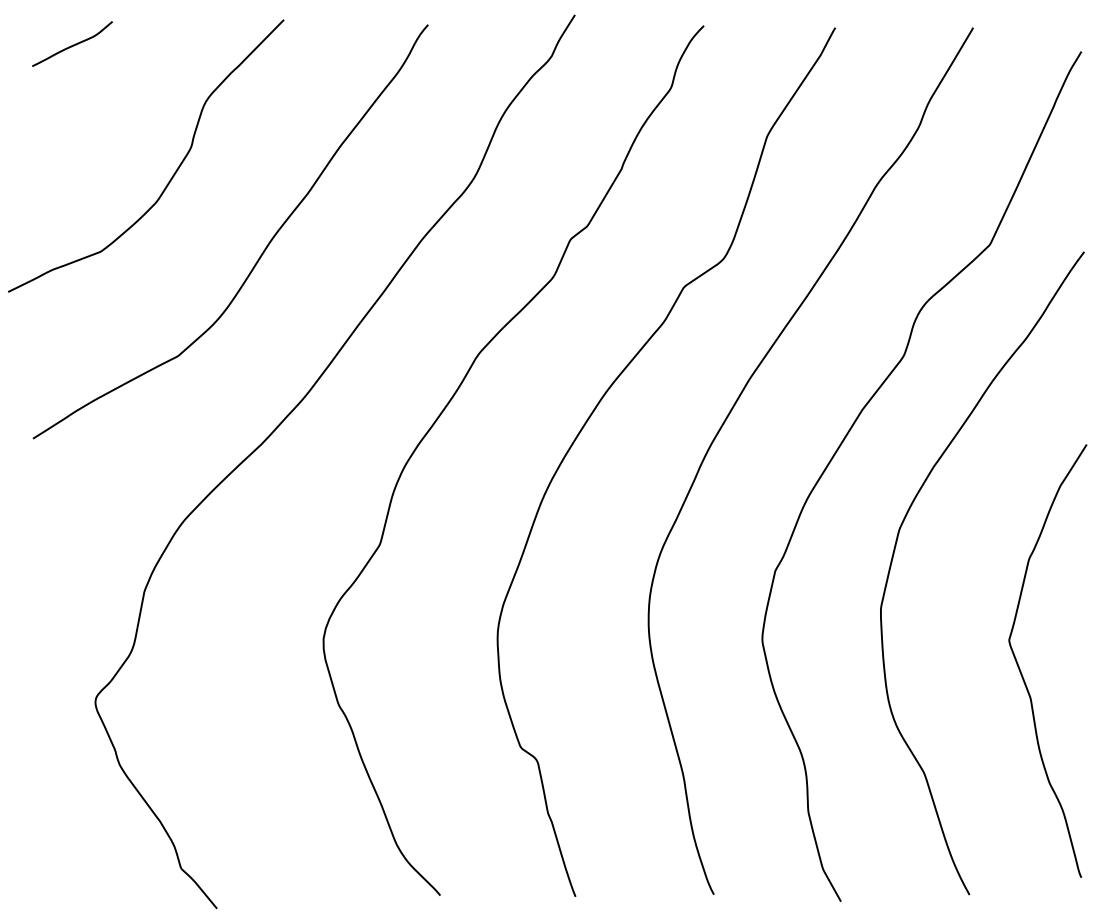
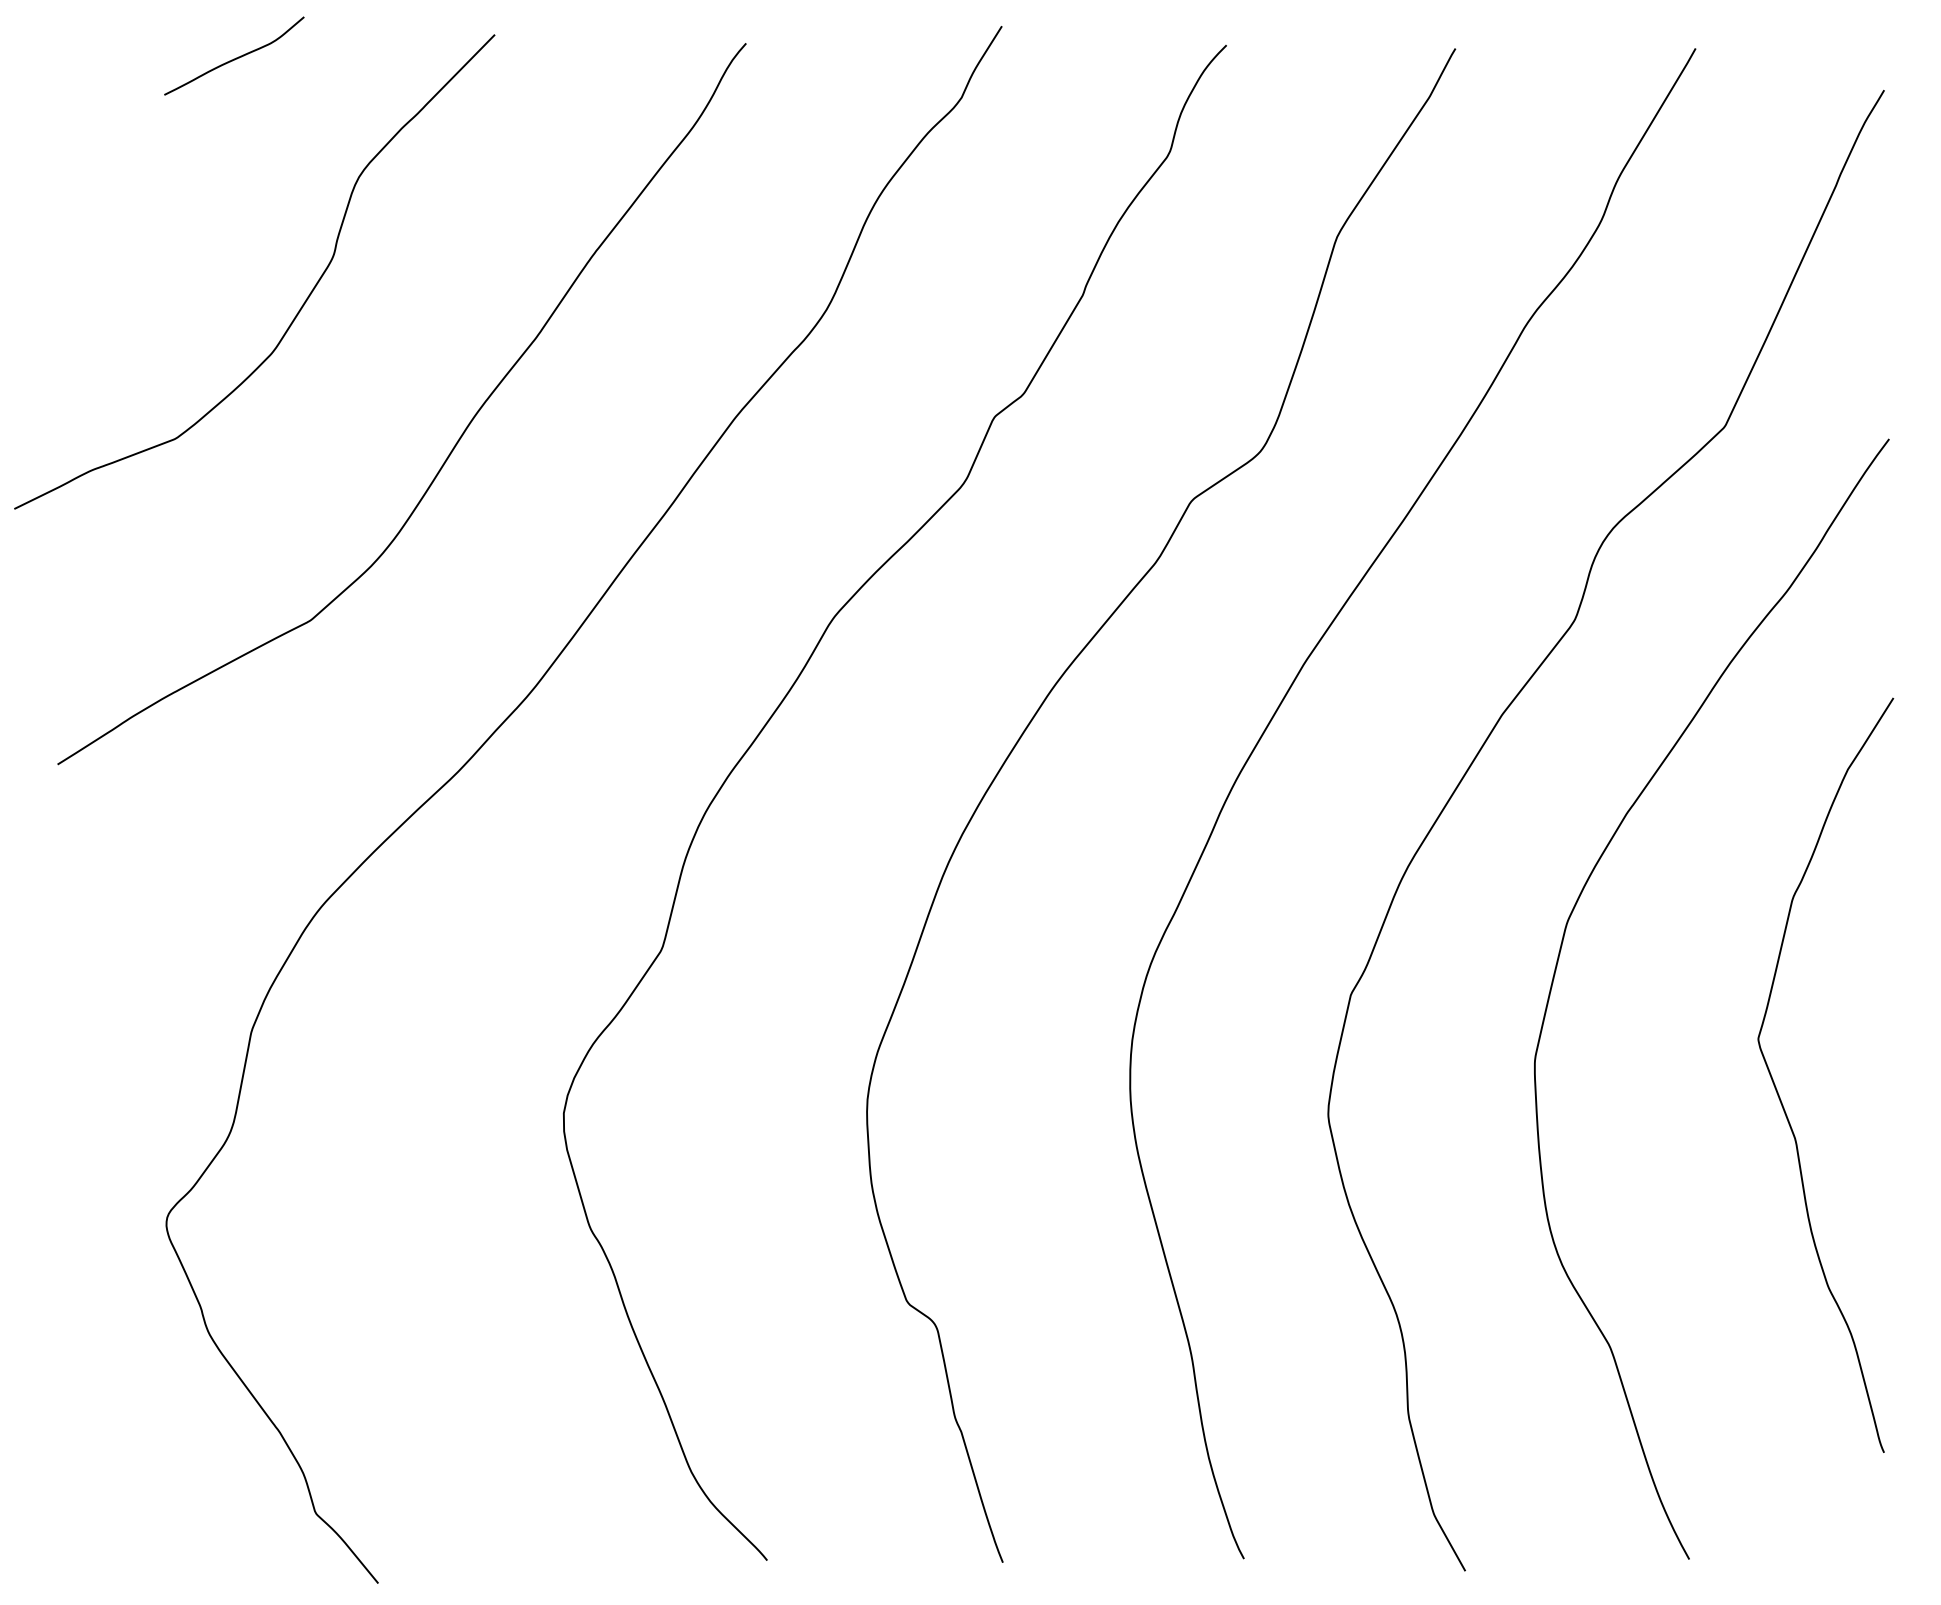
curve: (73, 44) -> (236, 56), moved
curve: (1020, 668) -> (1778, 1088), moved

